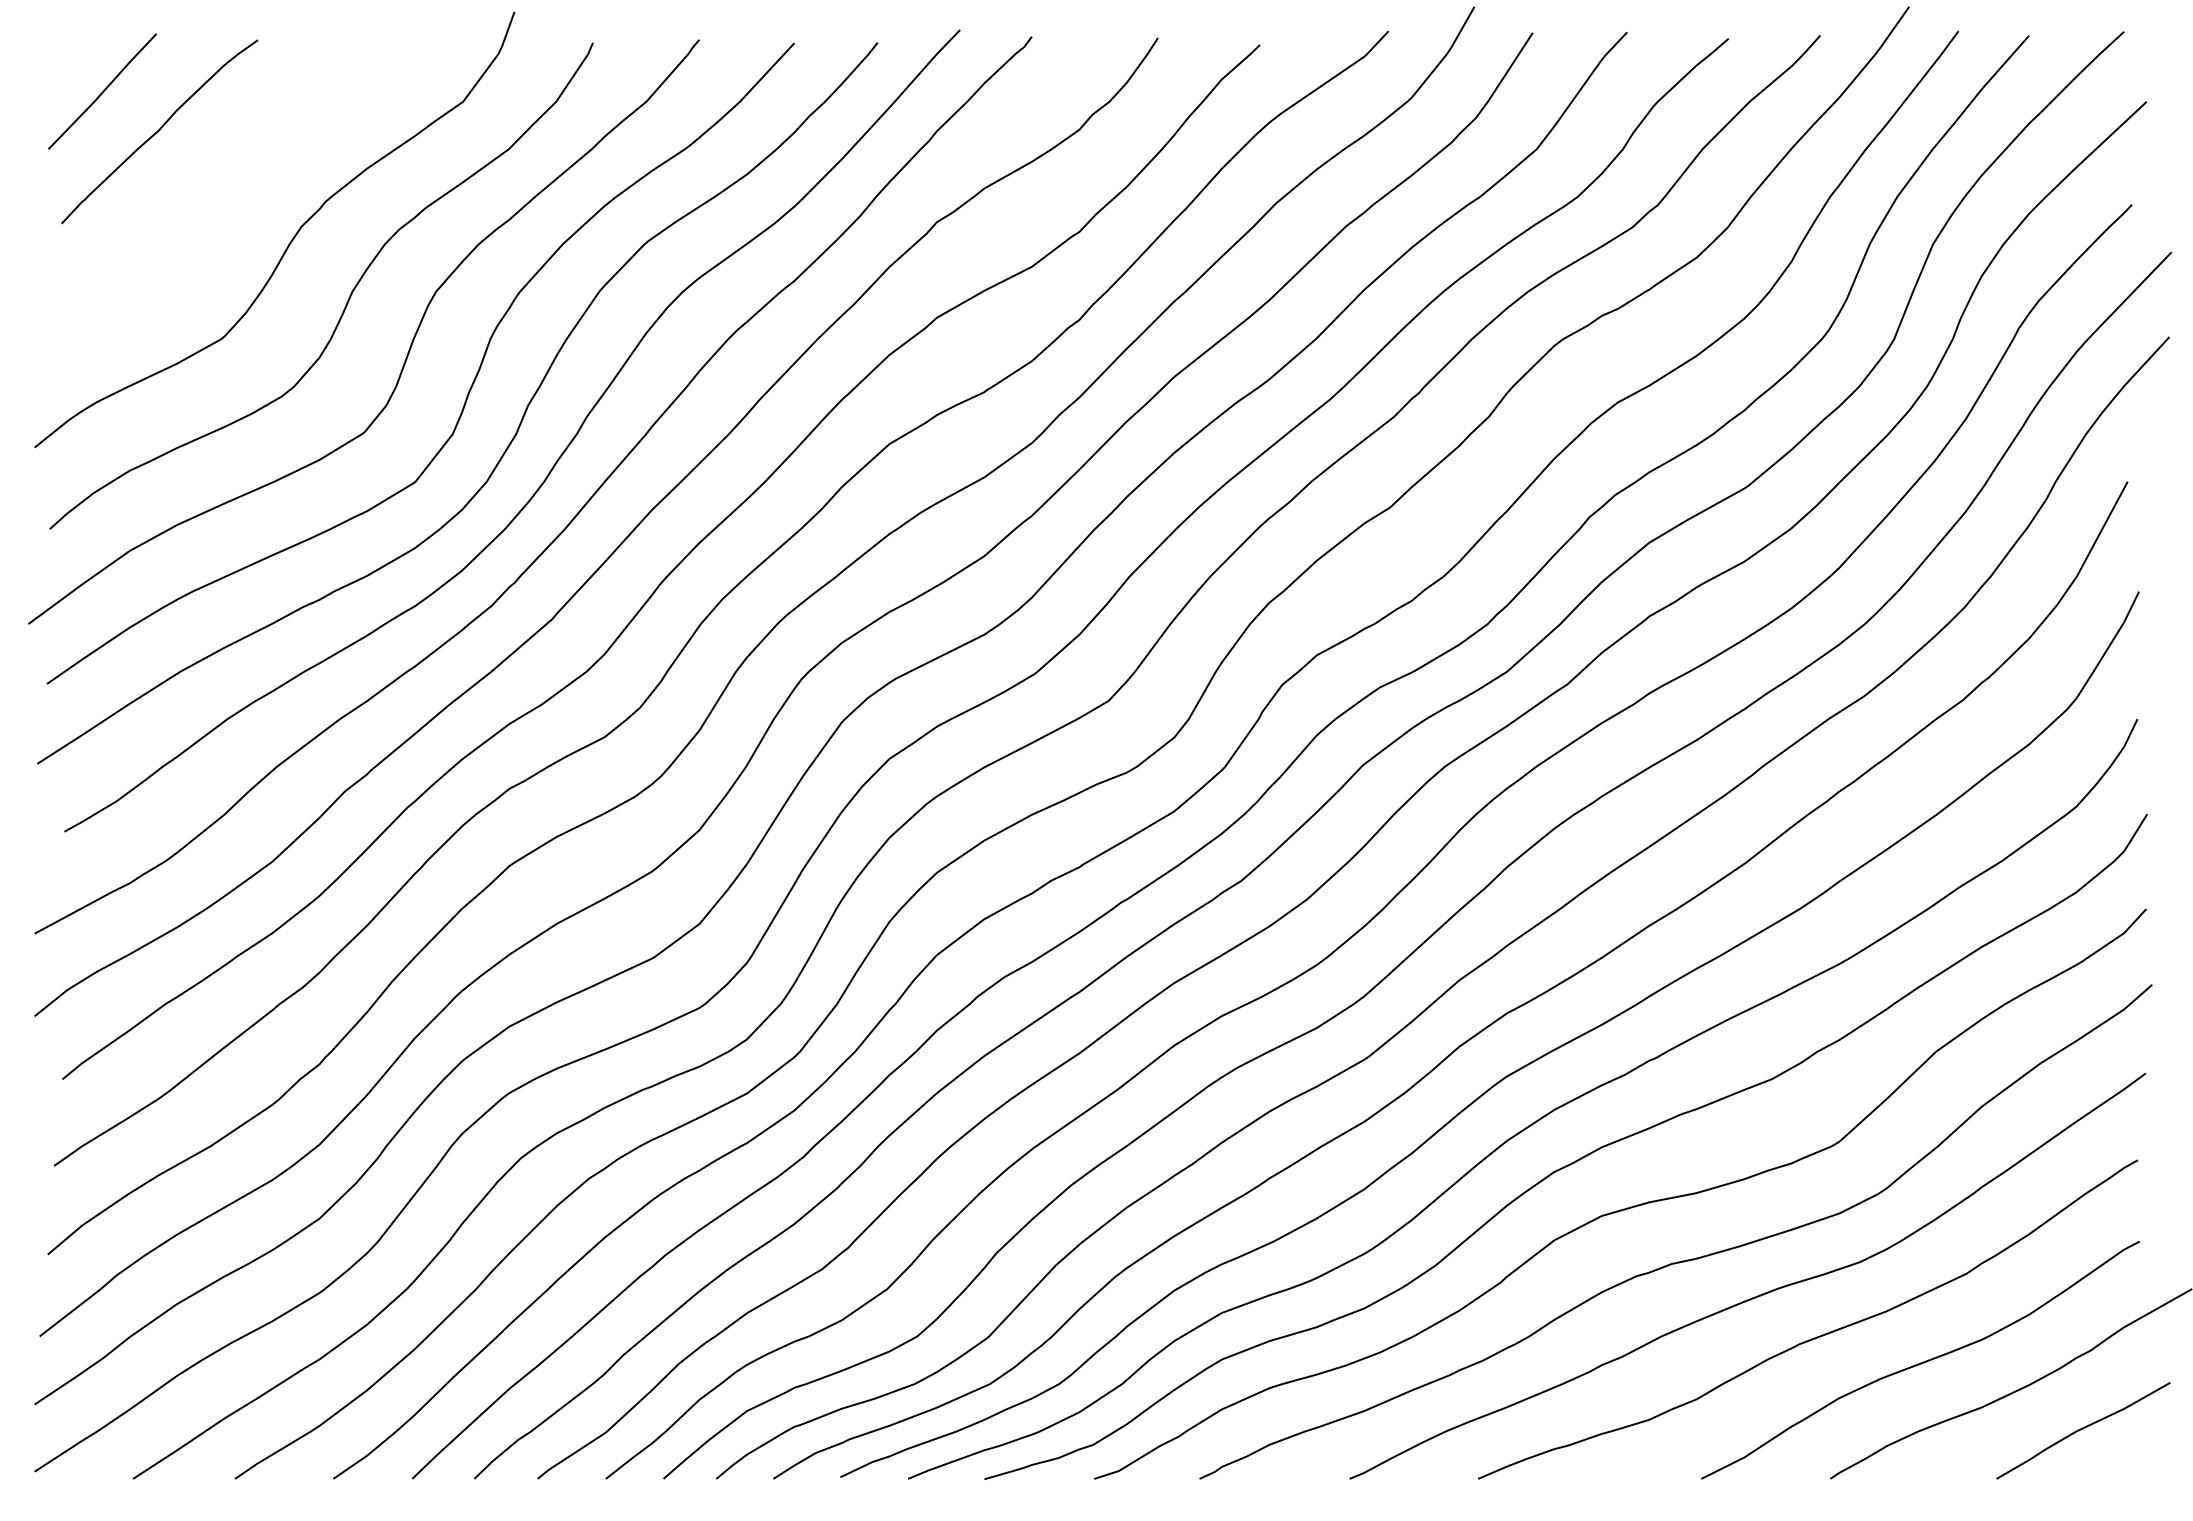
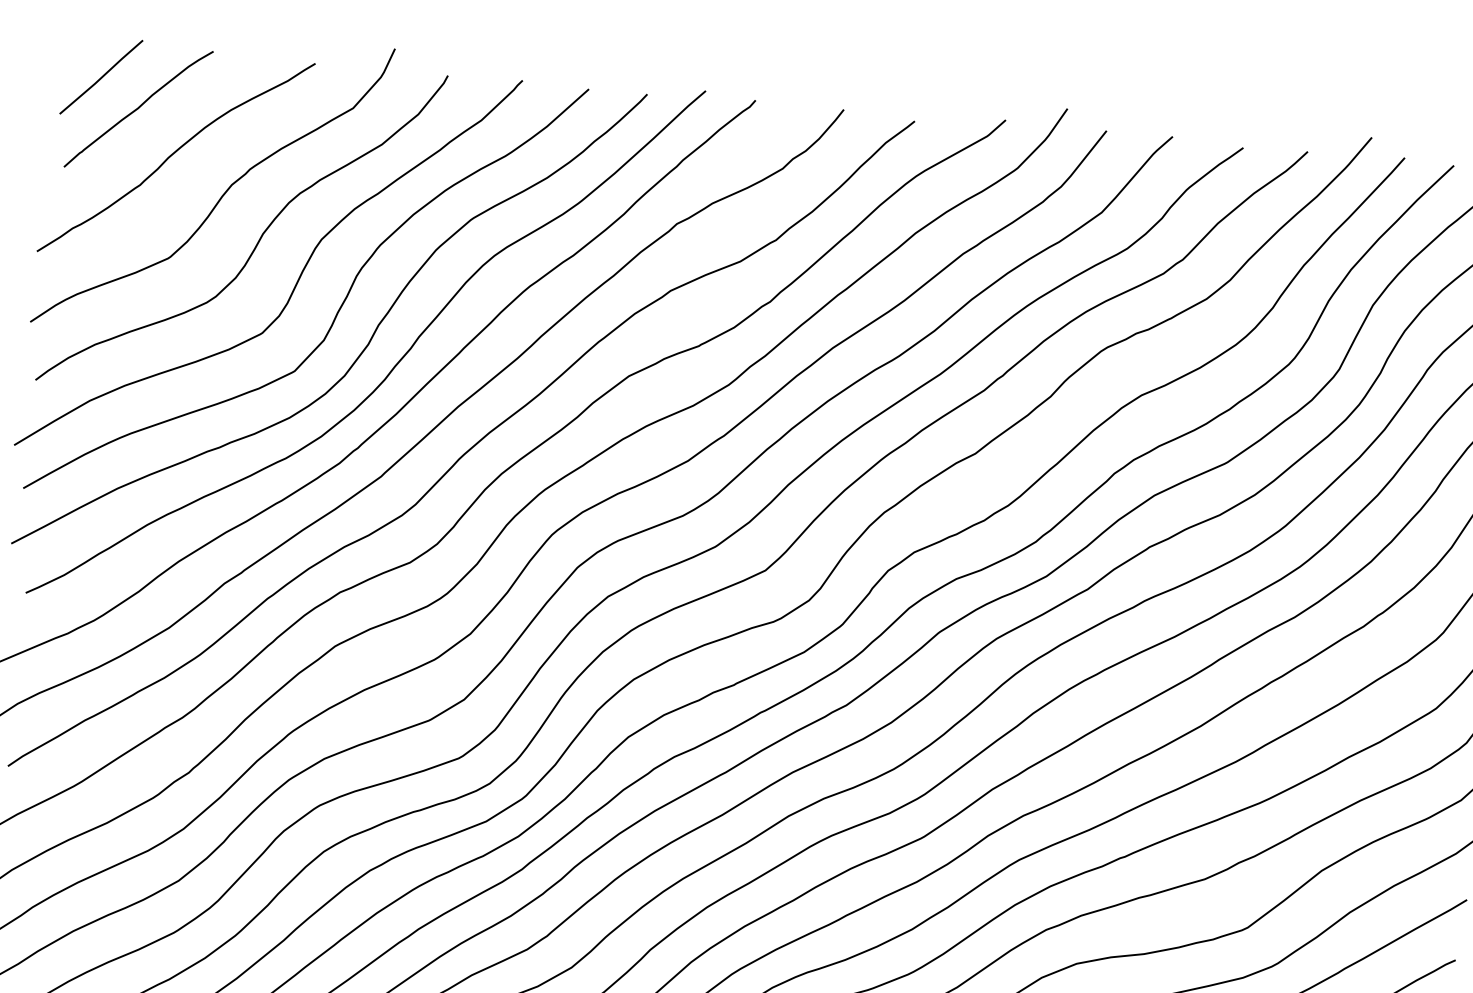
curve: (215, 190) -> (173, 153), added

